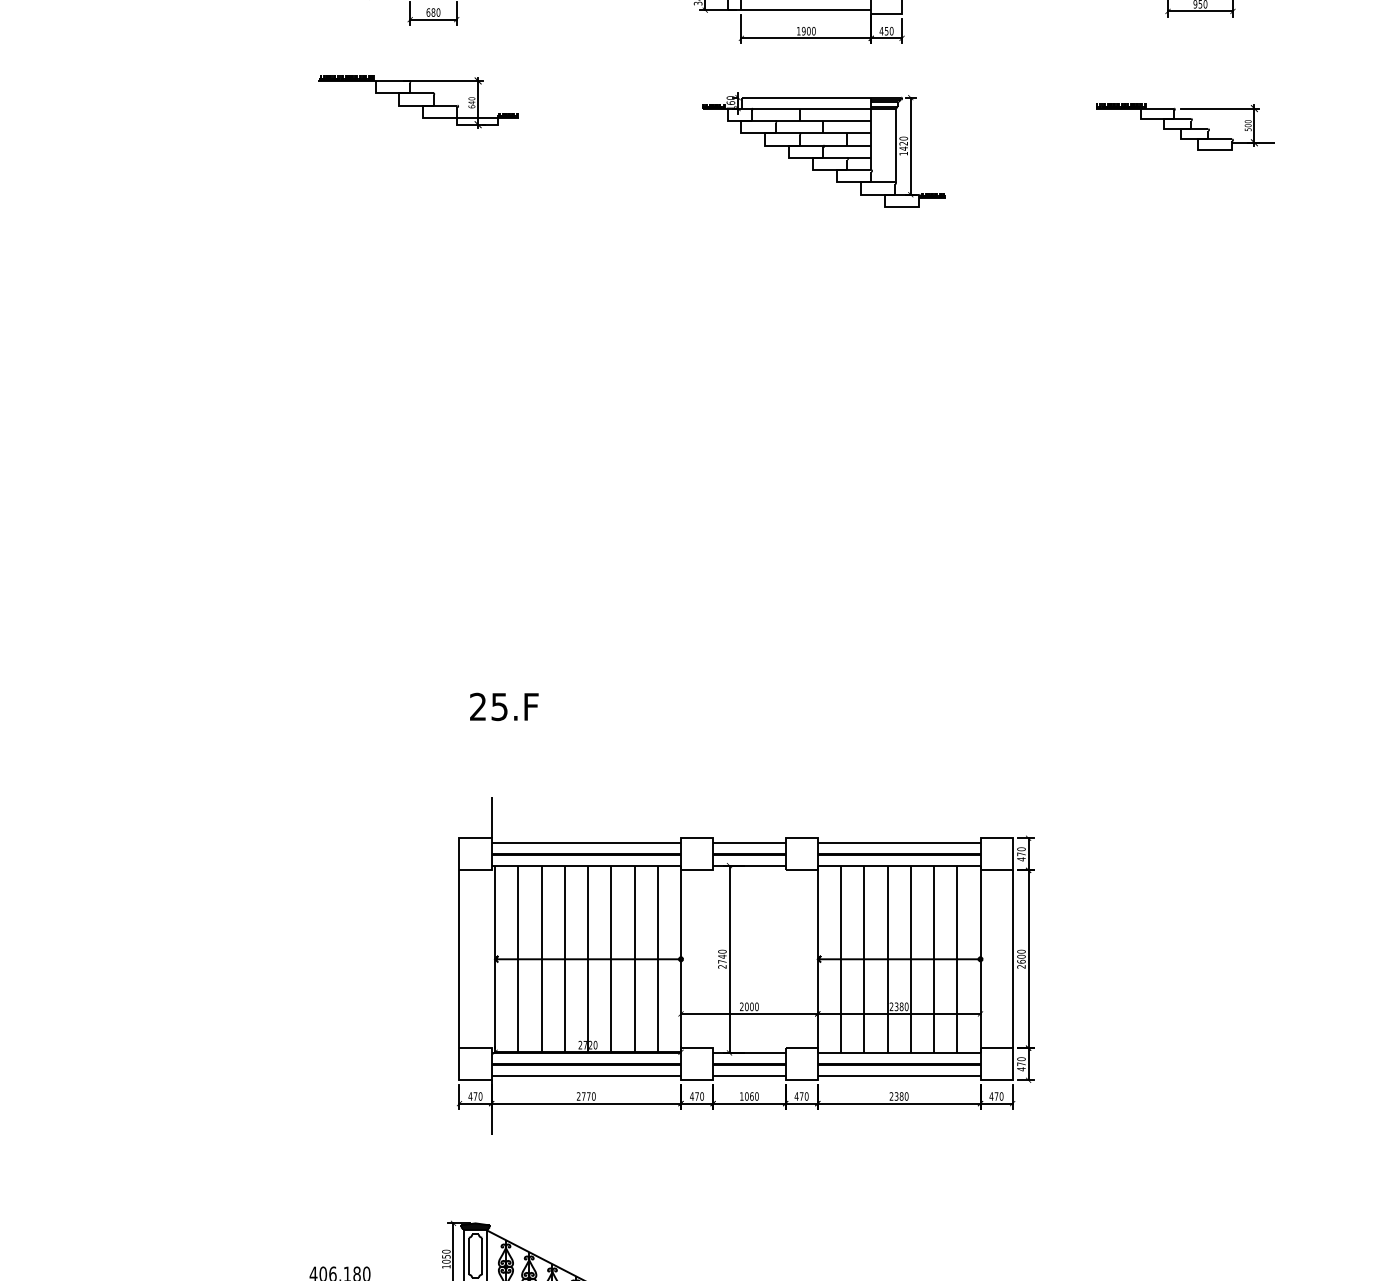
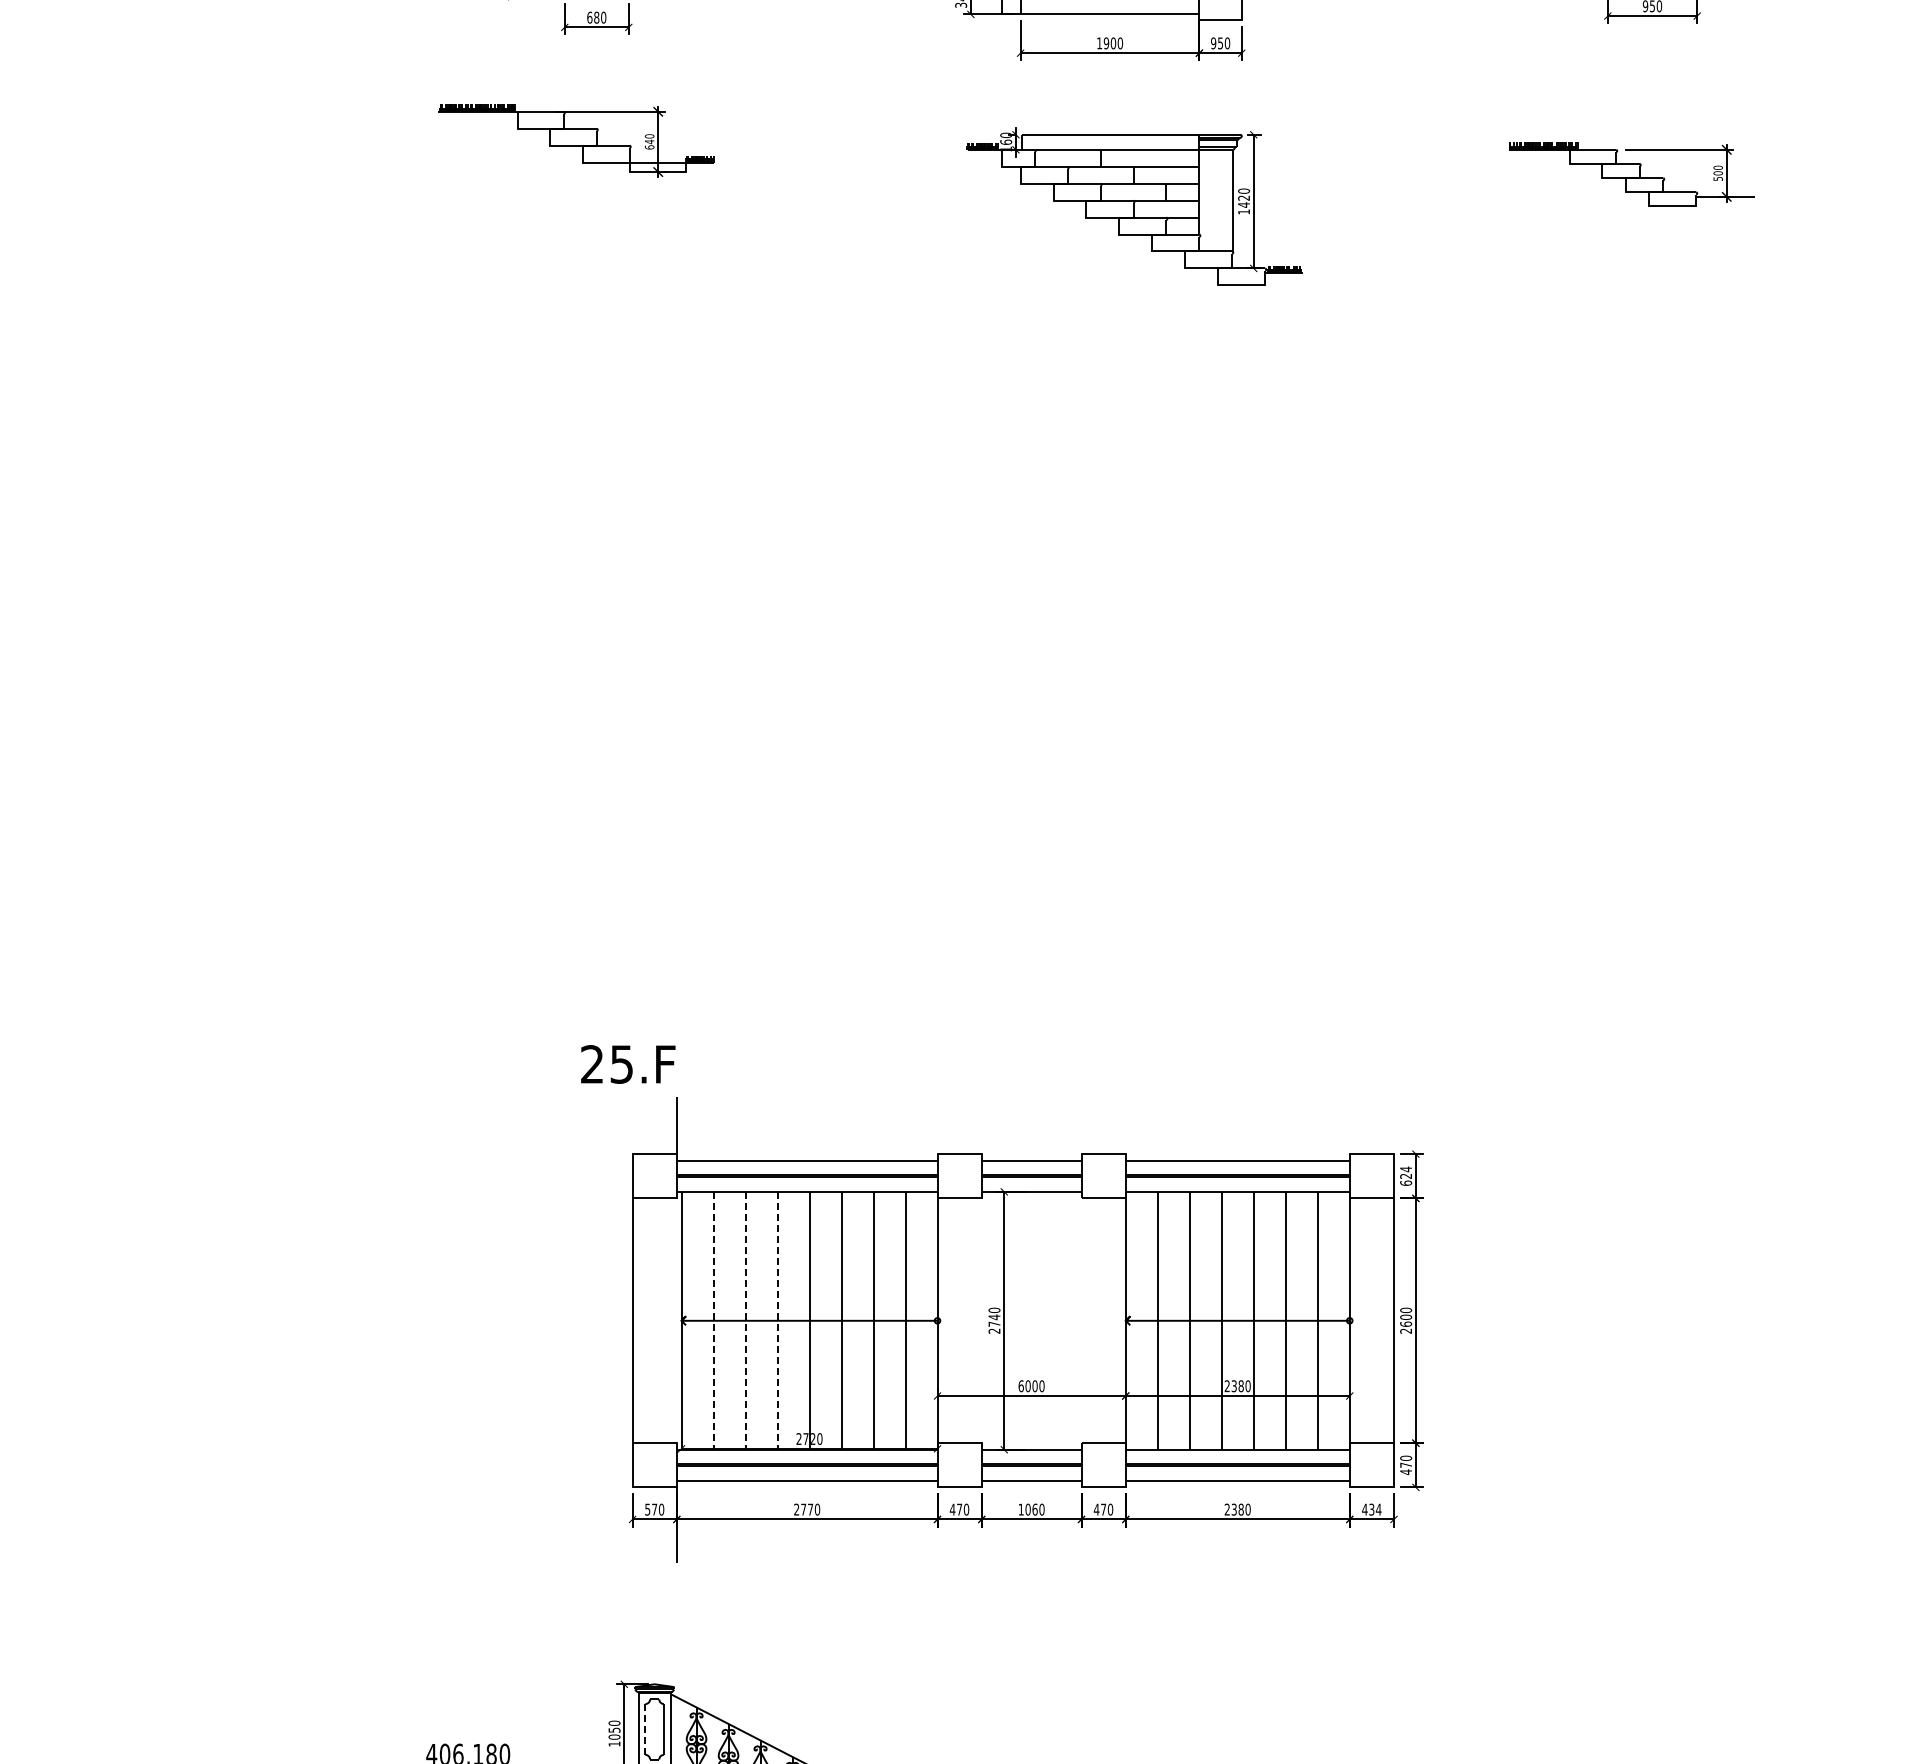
text: (881, 31) -> (1213, 43), 450 -> 950
text: (504, 706) -> (628, 1064), moved
text: (1021, 854) -> (1406, 1176), 470 -> 624
line: (518, 959) -> (713, 1320), solid -> dashed
line: (541, 959) -> (745, 1320), solid -> dashed
line: (564, 959) -> (777, 1320), solid -> dashed
text: (741, 1007) -> (1020, 1386), 2000 -> 6000
text: (470, 1096) -> (647, 1509), 470 -> 570
text: (999, 1096) -> (1375, 1509), 470 -> 434
line: (468, 1255) -> (645, 1728), solid -> dashed

